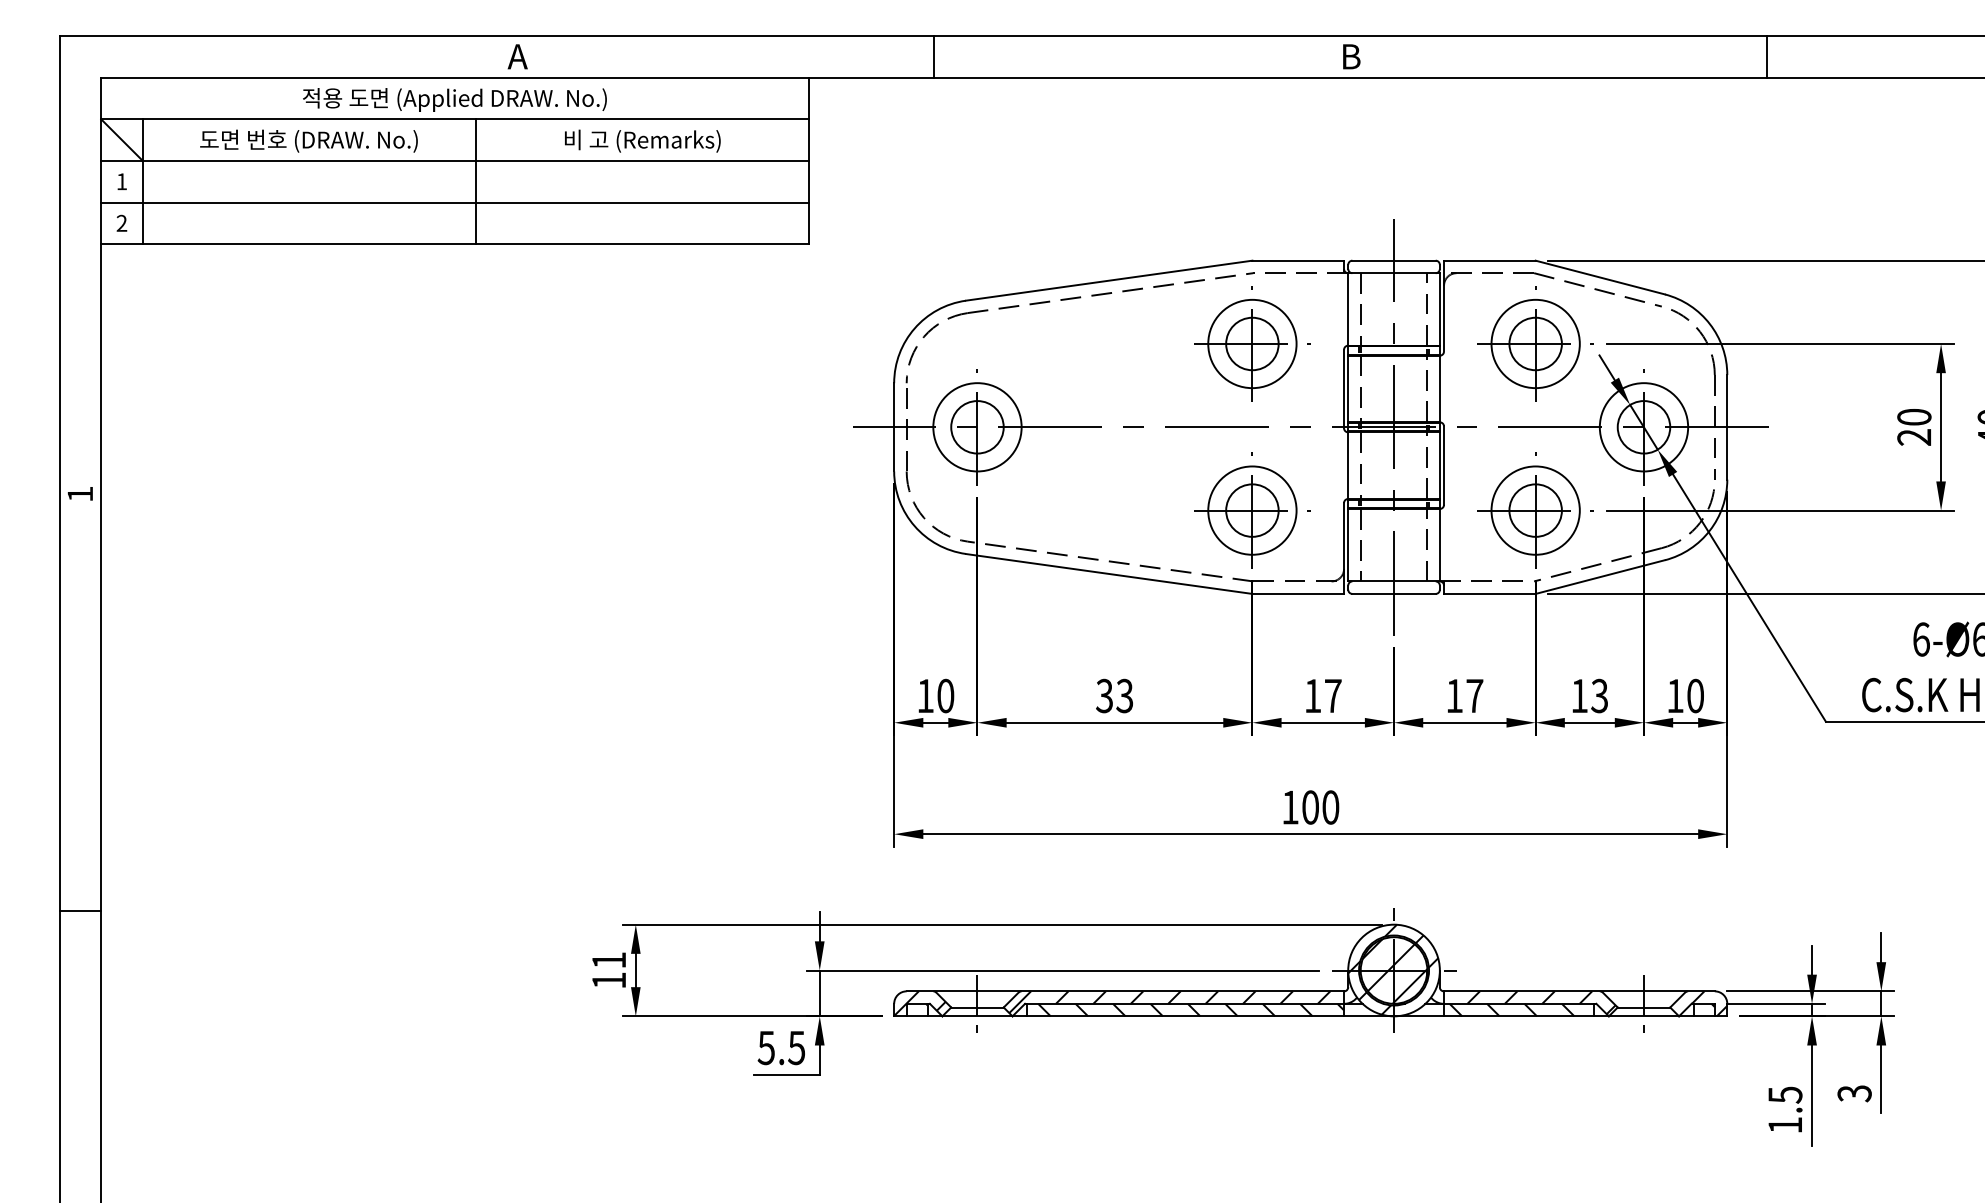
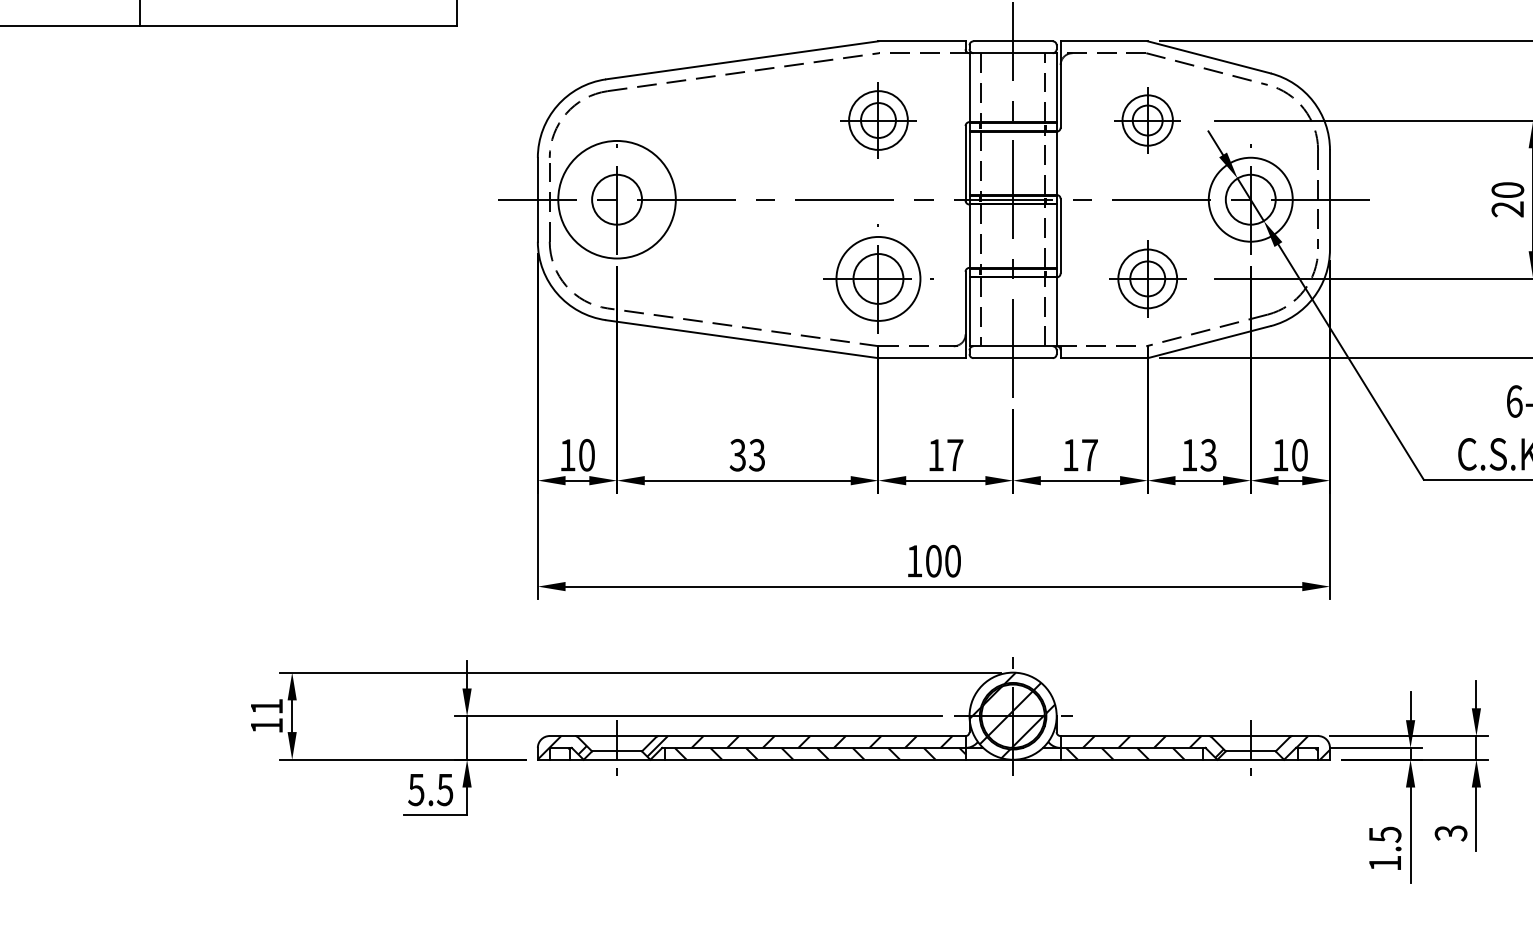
part: (1252, 343) -> (878, 120), size x0.7
part: (1535, 343) -> (1147, 120), size x0.6
circle: (977, 427) -> (617, 199), size x1.4
part: (1535, 510) -> (1147, 278), size x0.7

